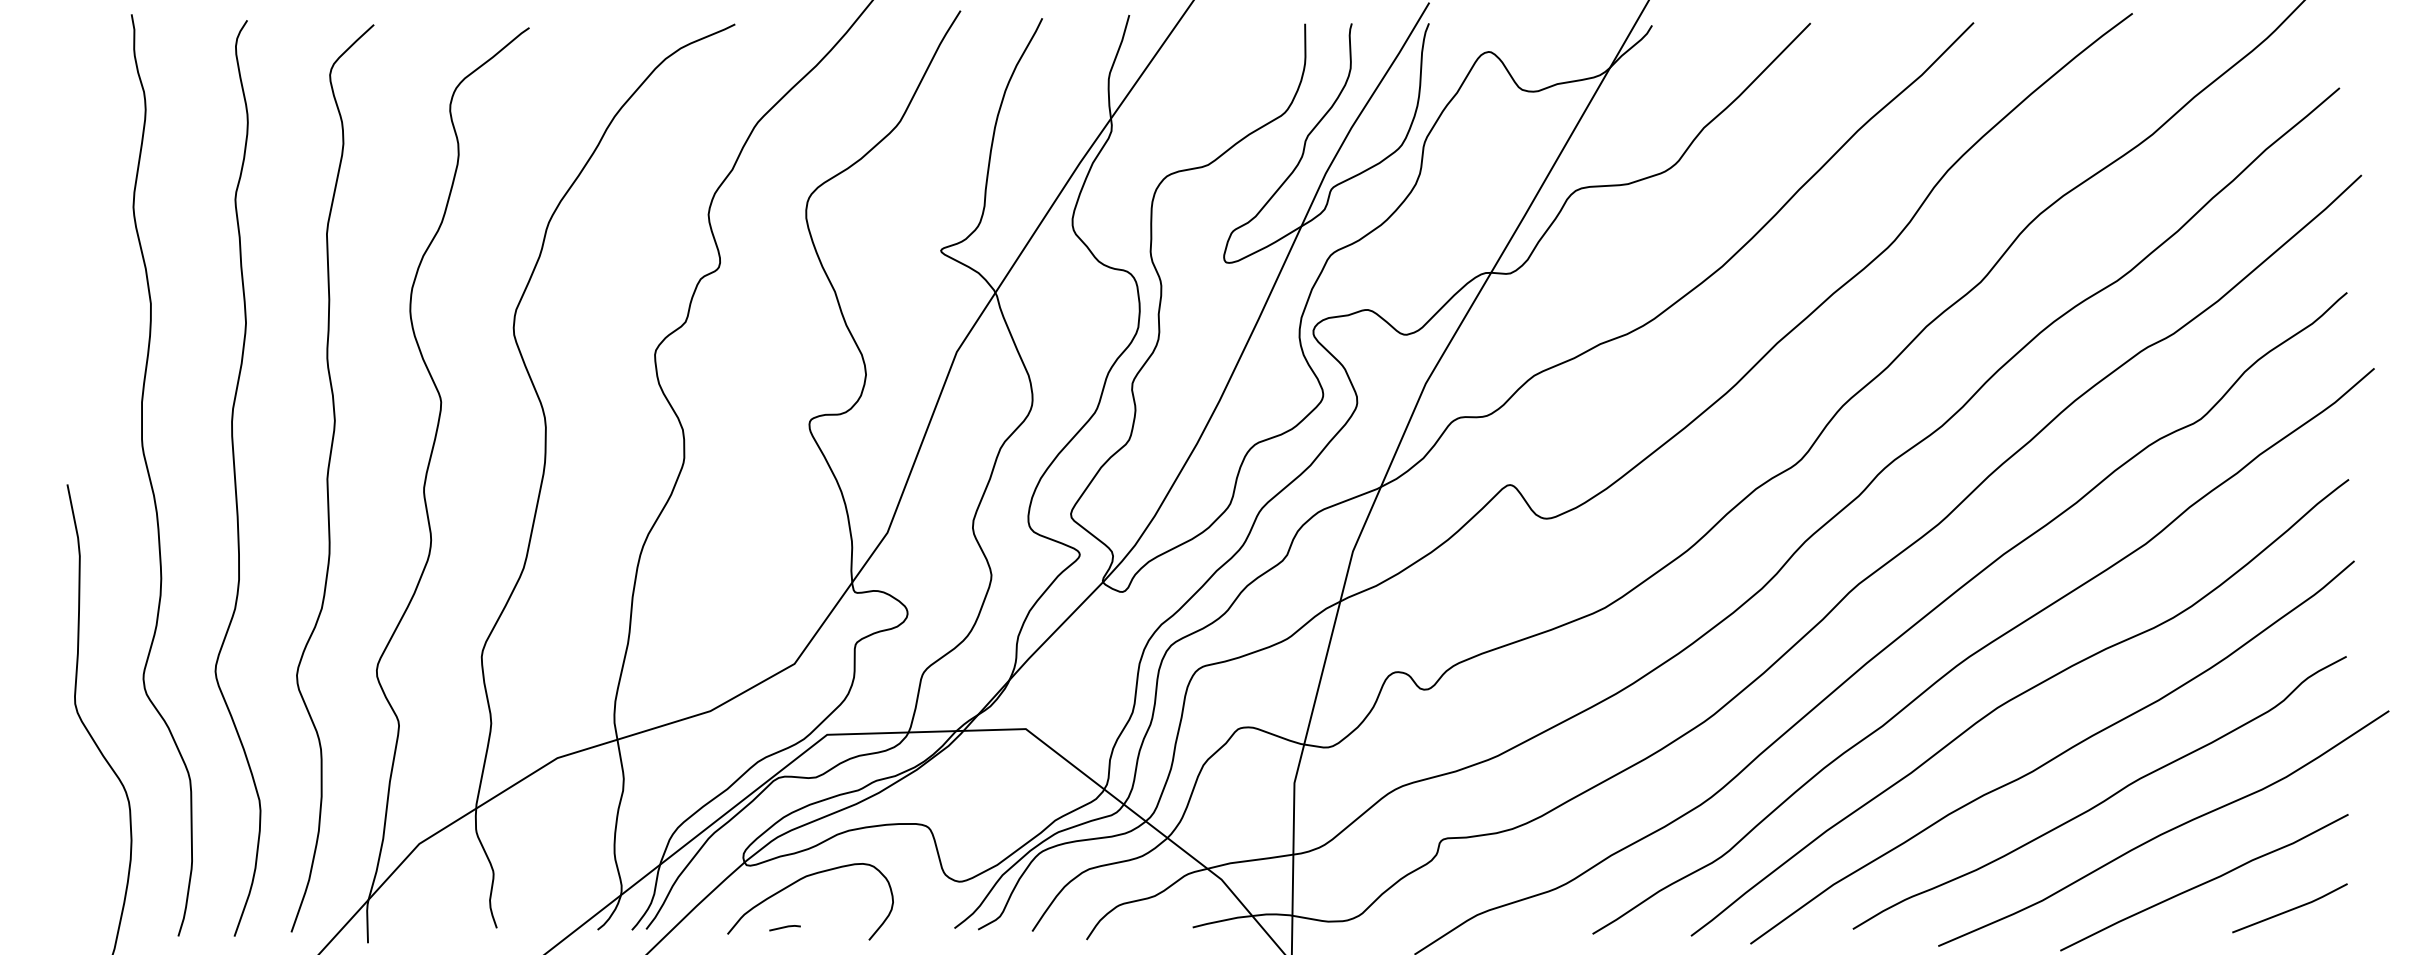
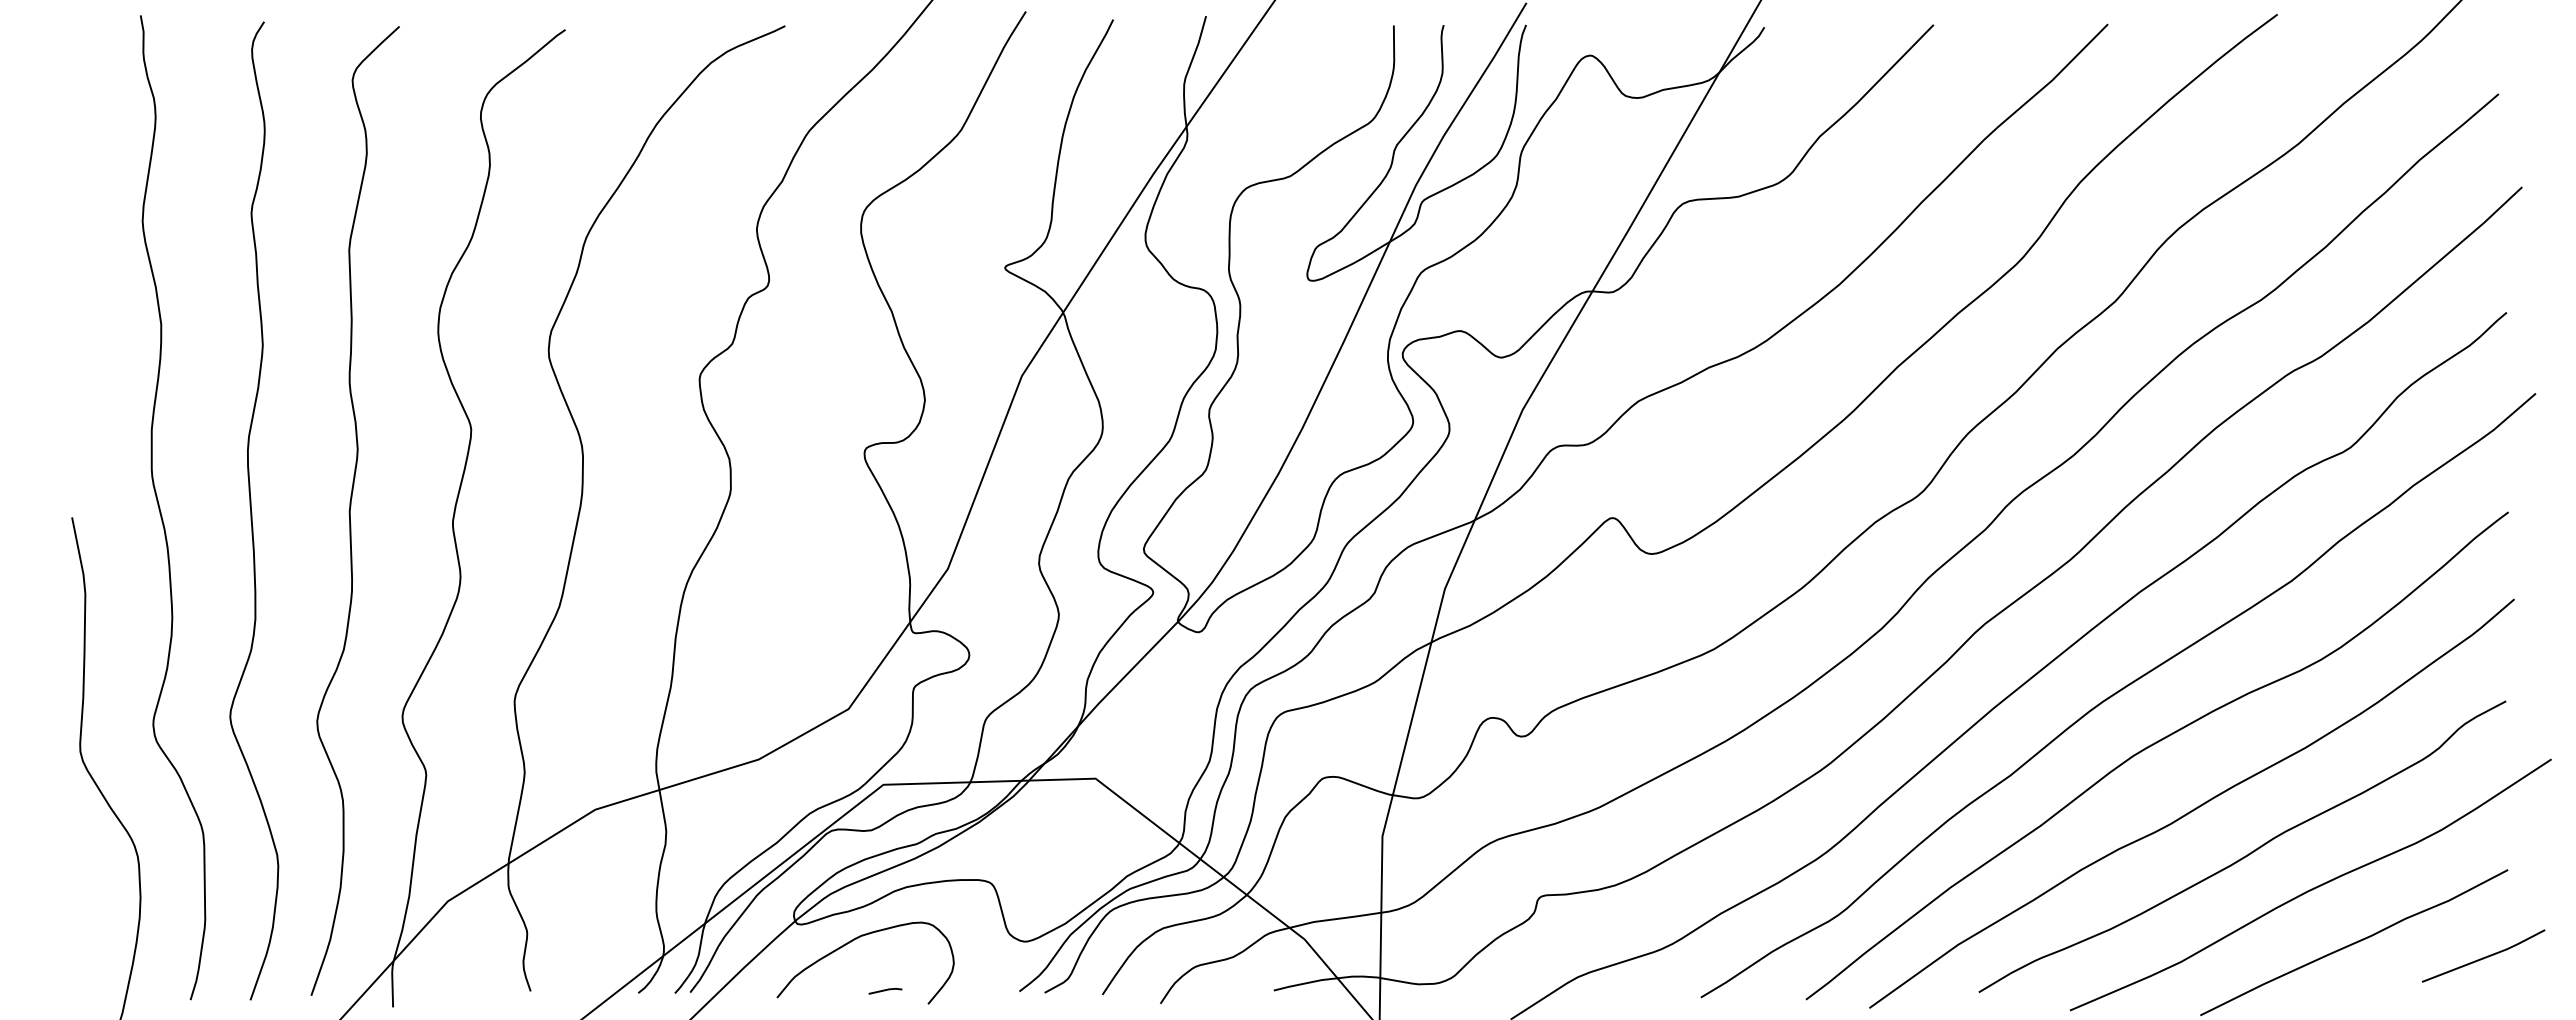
line: (2289, 909) -> (2483, 957), moved
line: (785, 928) -> (885, 991), moved

